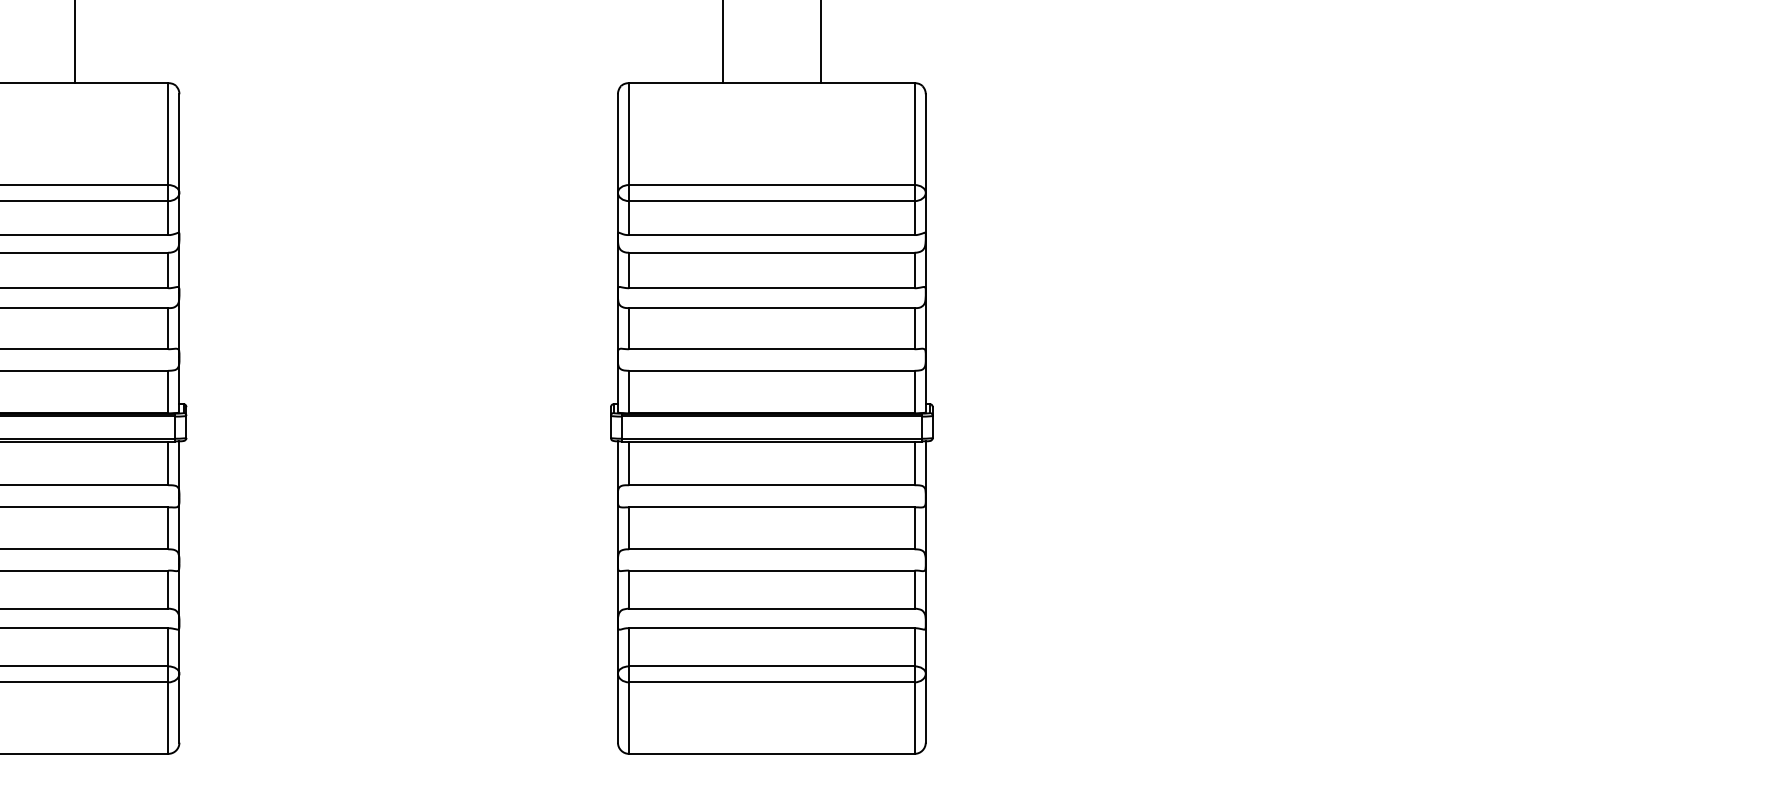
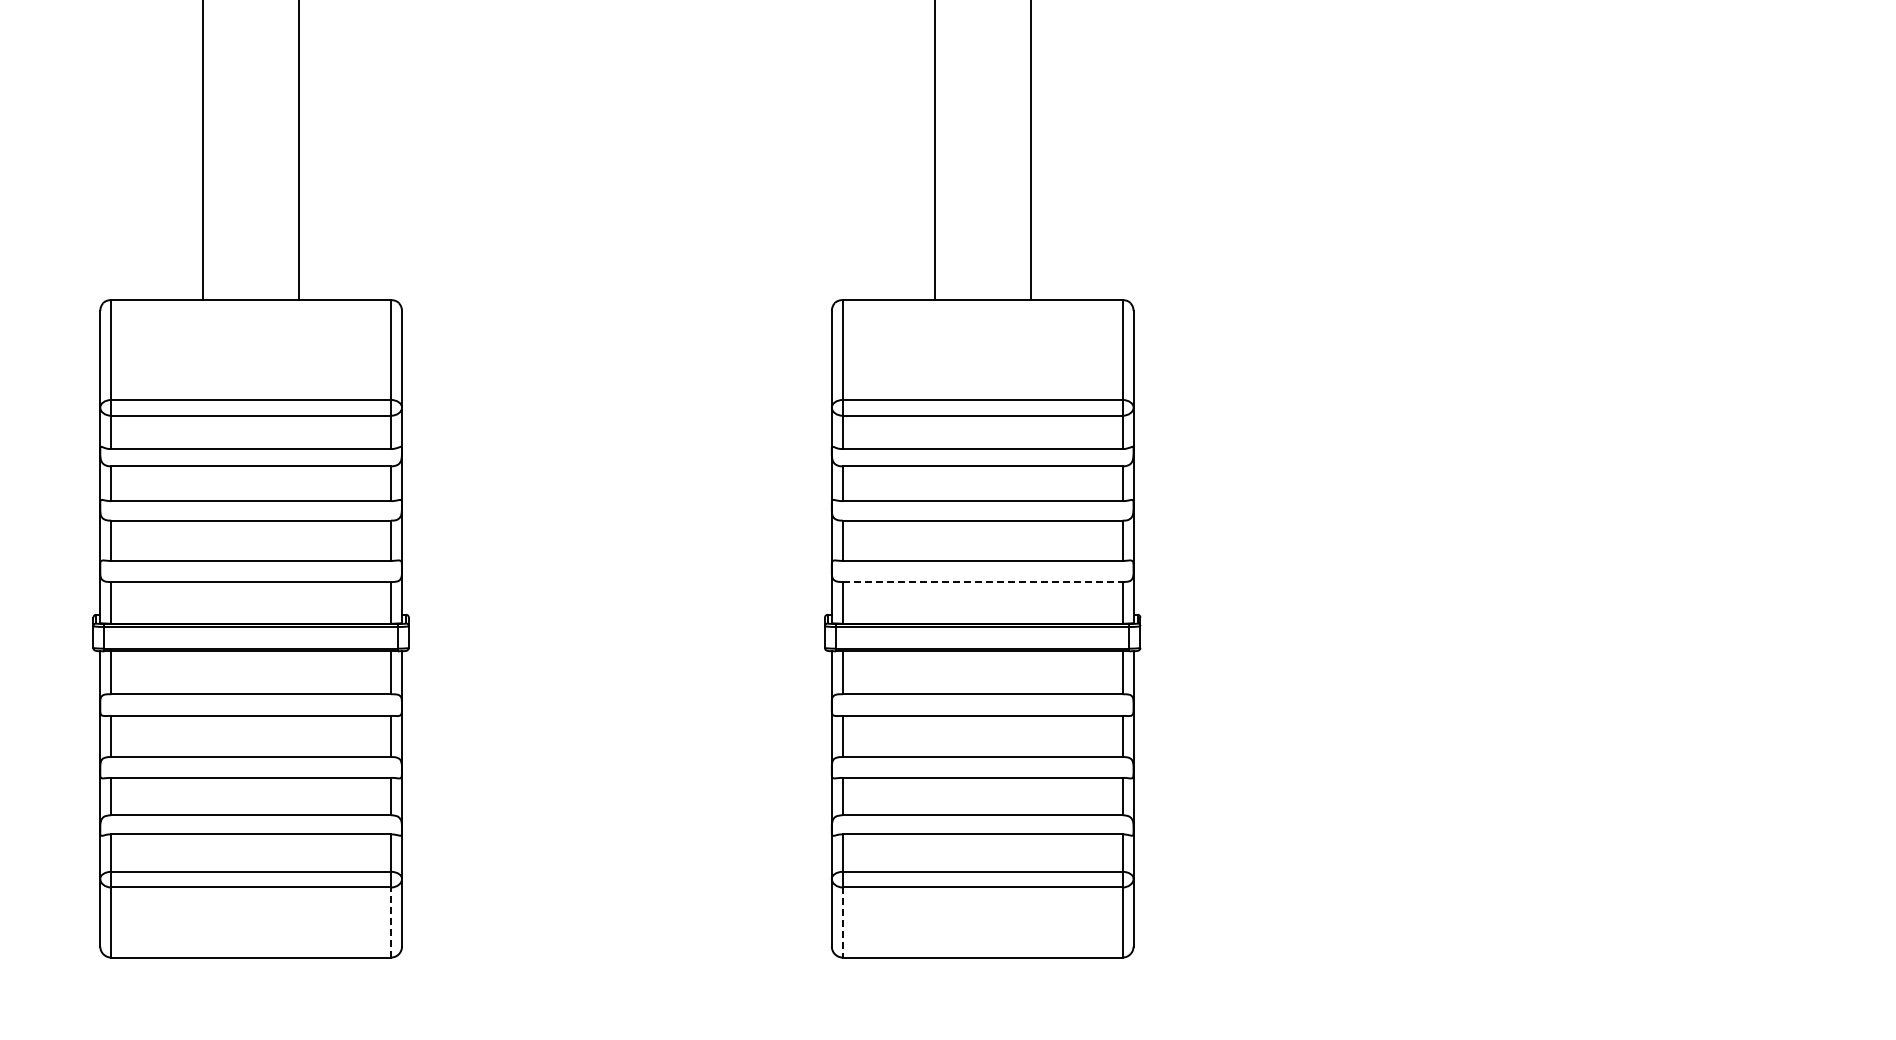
line: (771, 371) -> (982, 582), solid -> dashed
line: (168, 717) -> (391, 921), solid -> dashed
line: (628, 718) -> (842, 922), solid -> dashed

